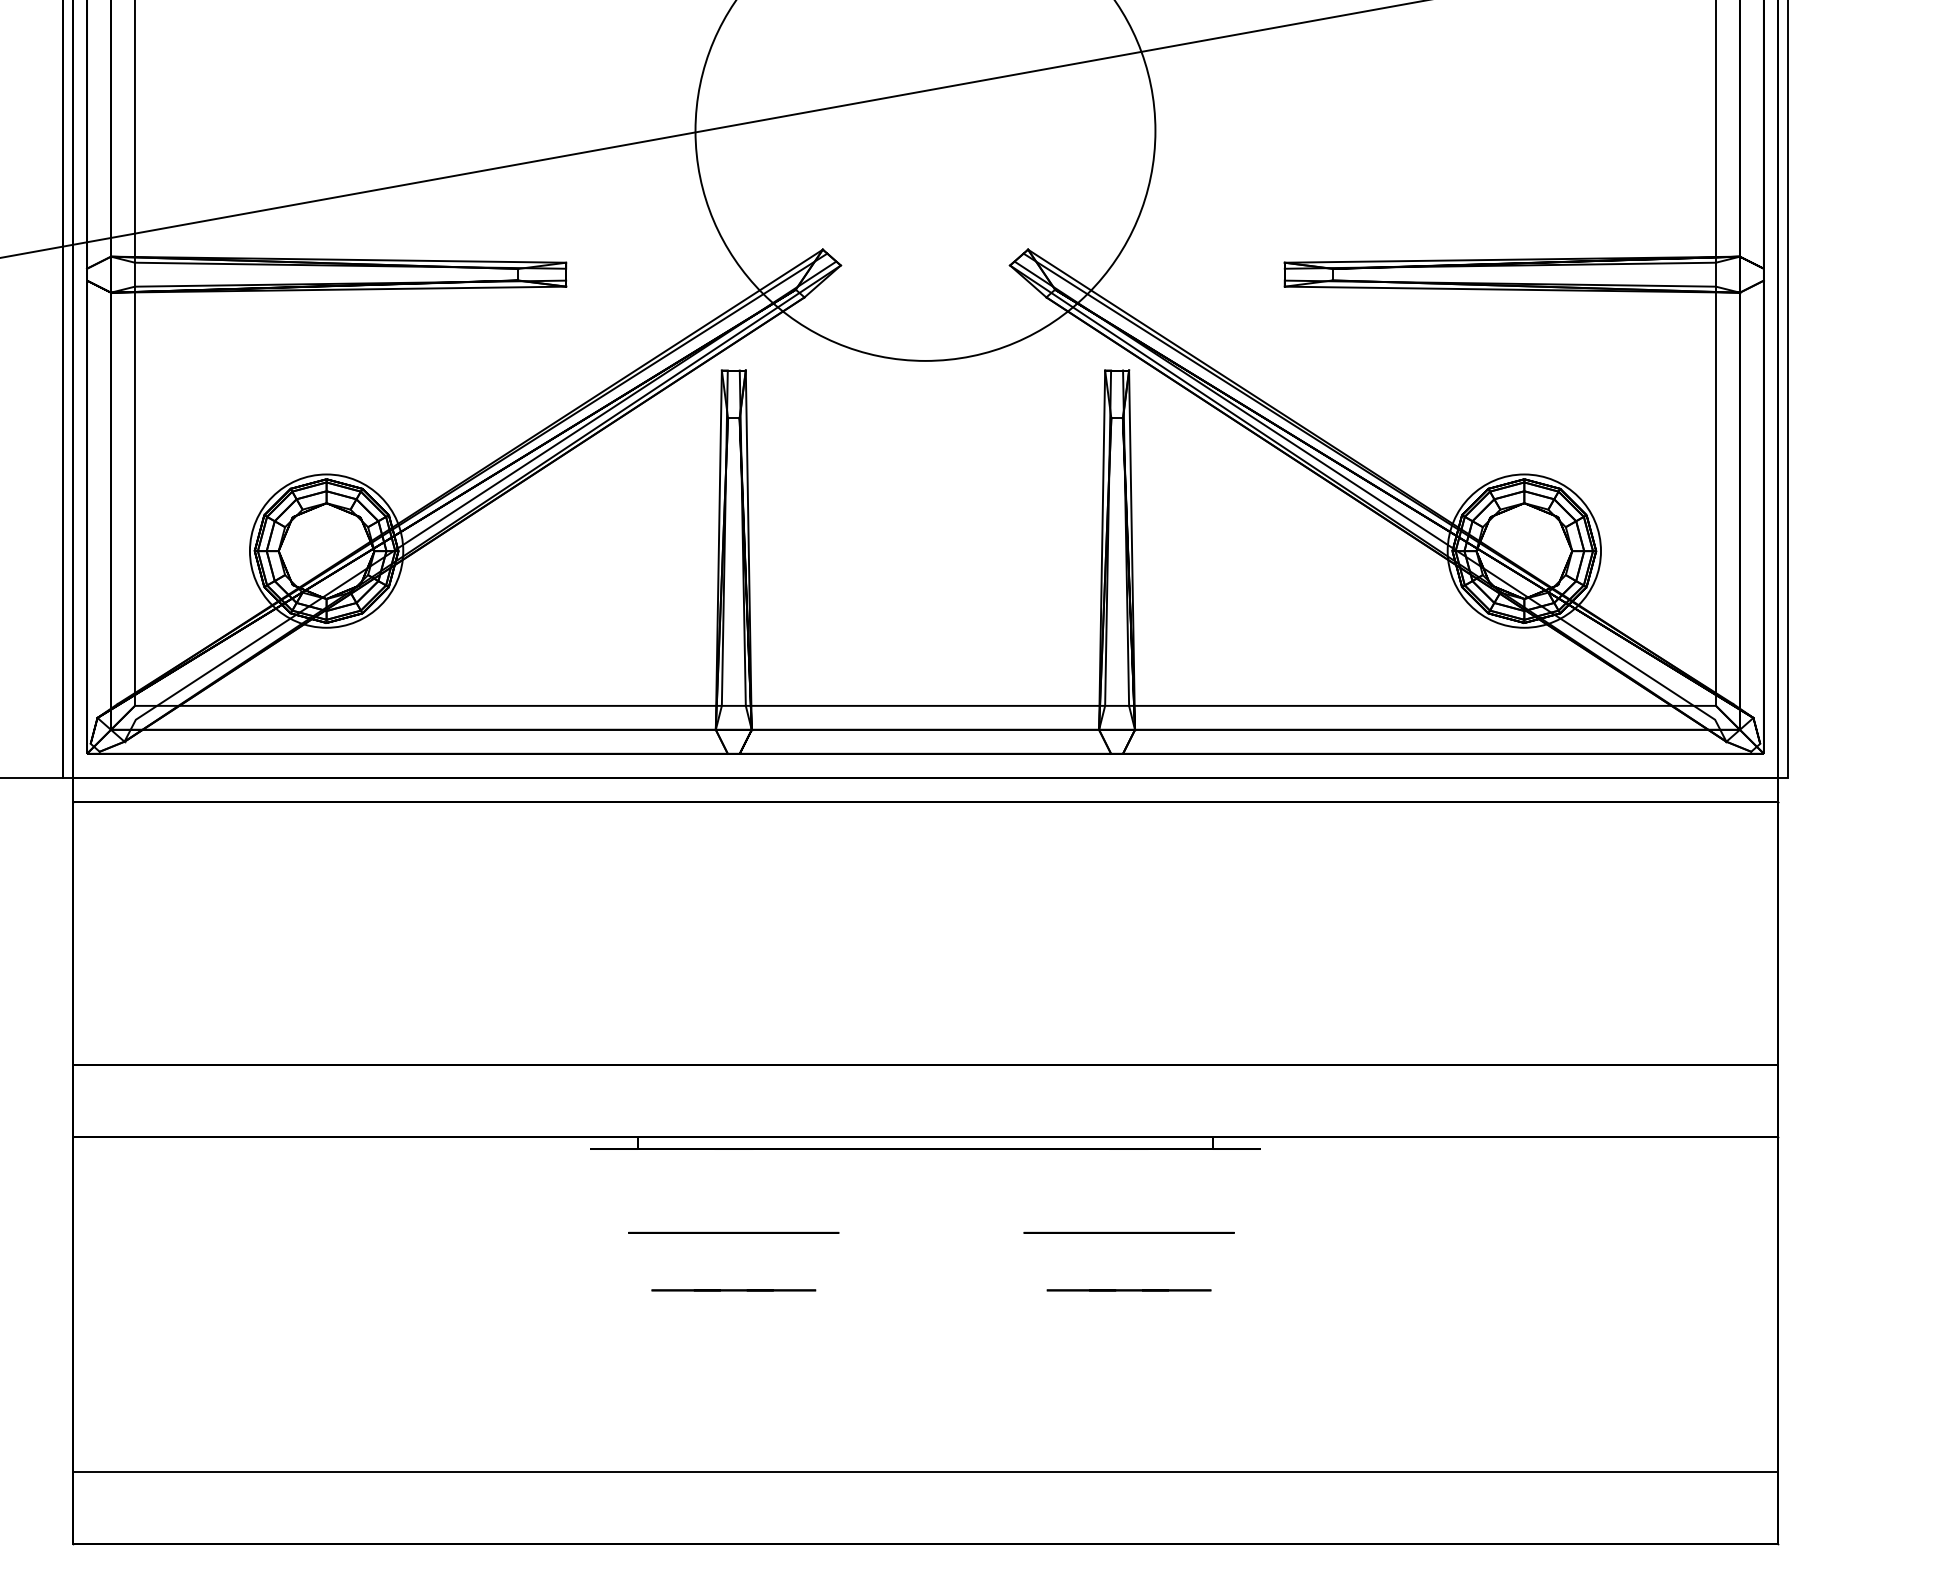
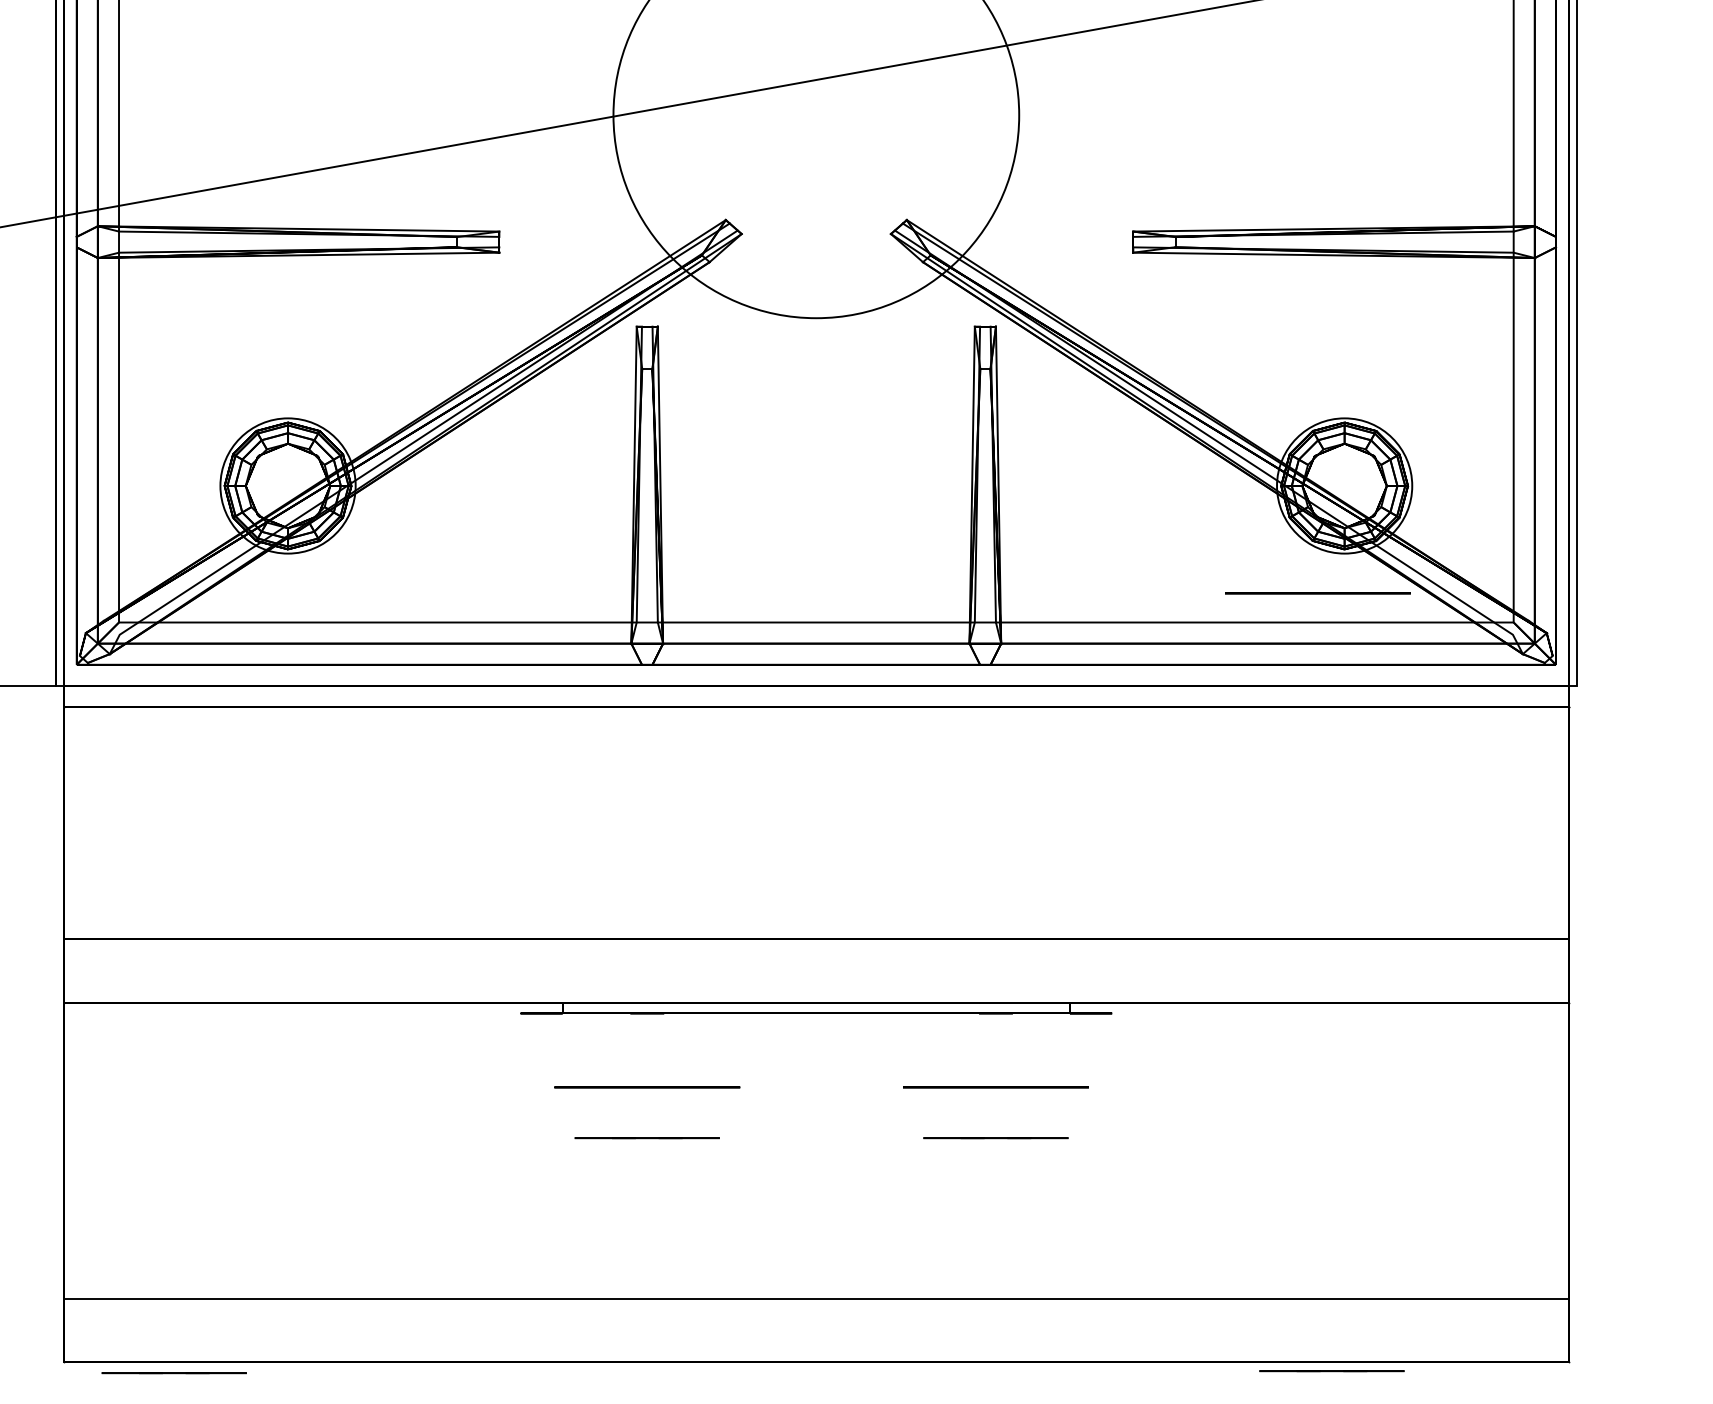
circle: (1493, 673) -> (1317, 593), added
line: (1509, 1554) -> (1331, 1371), added
line: (196, 1557) -> (173, 1373), added

